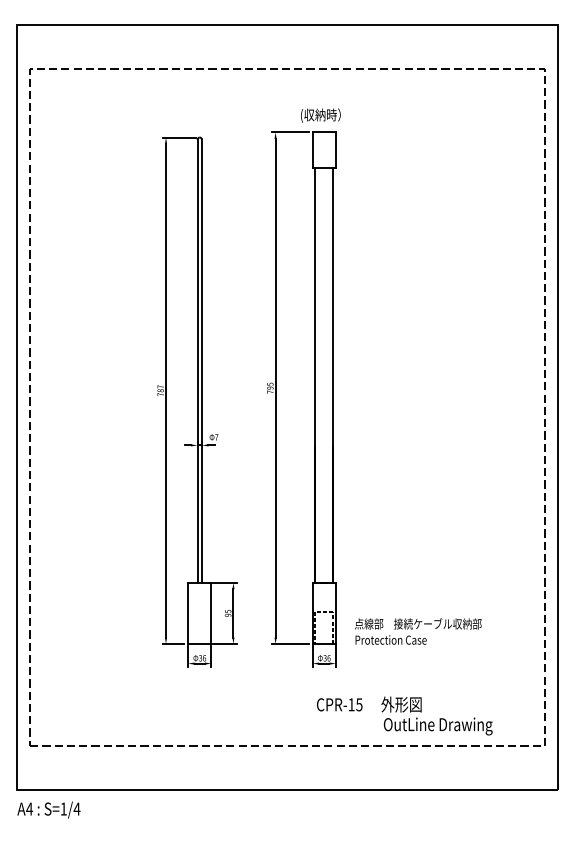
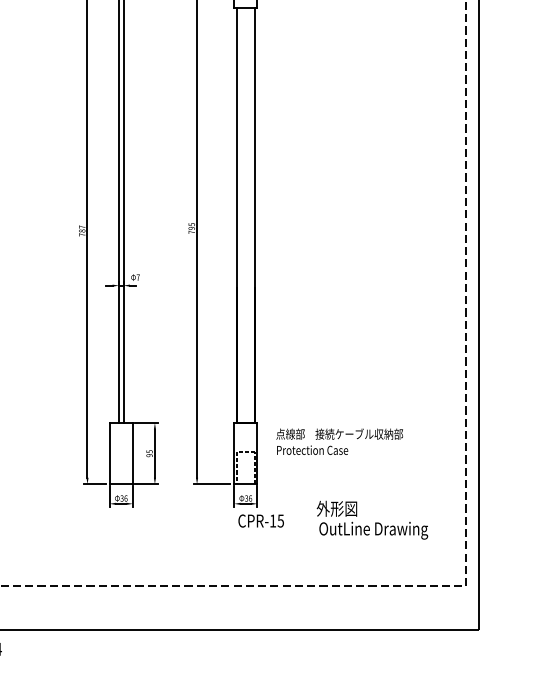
text: (418, 631) -> (339, 441), moved
text: (339, 704) -> (260, 520), moved
text: (436, 715) -> (371, 519), moved

